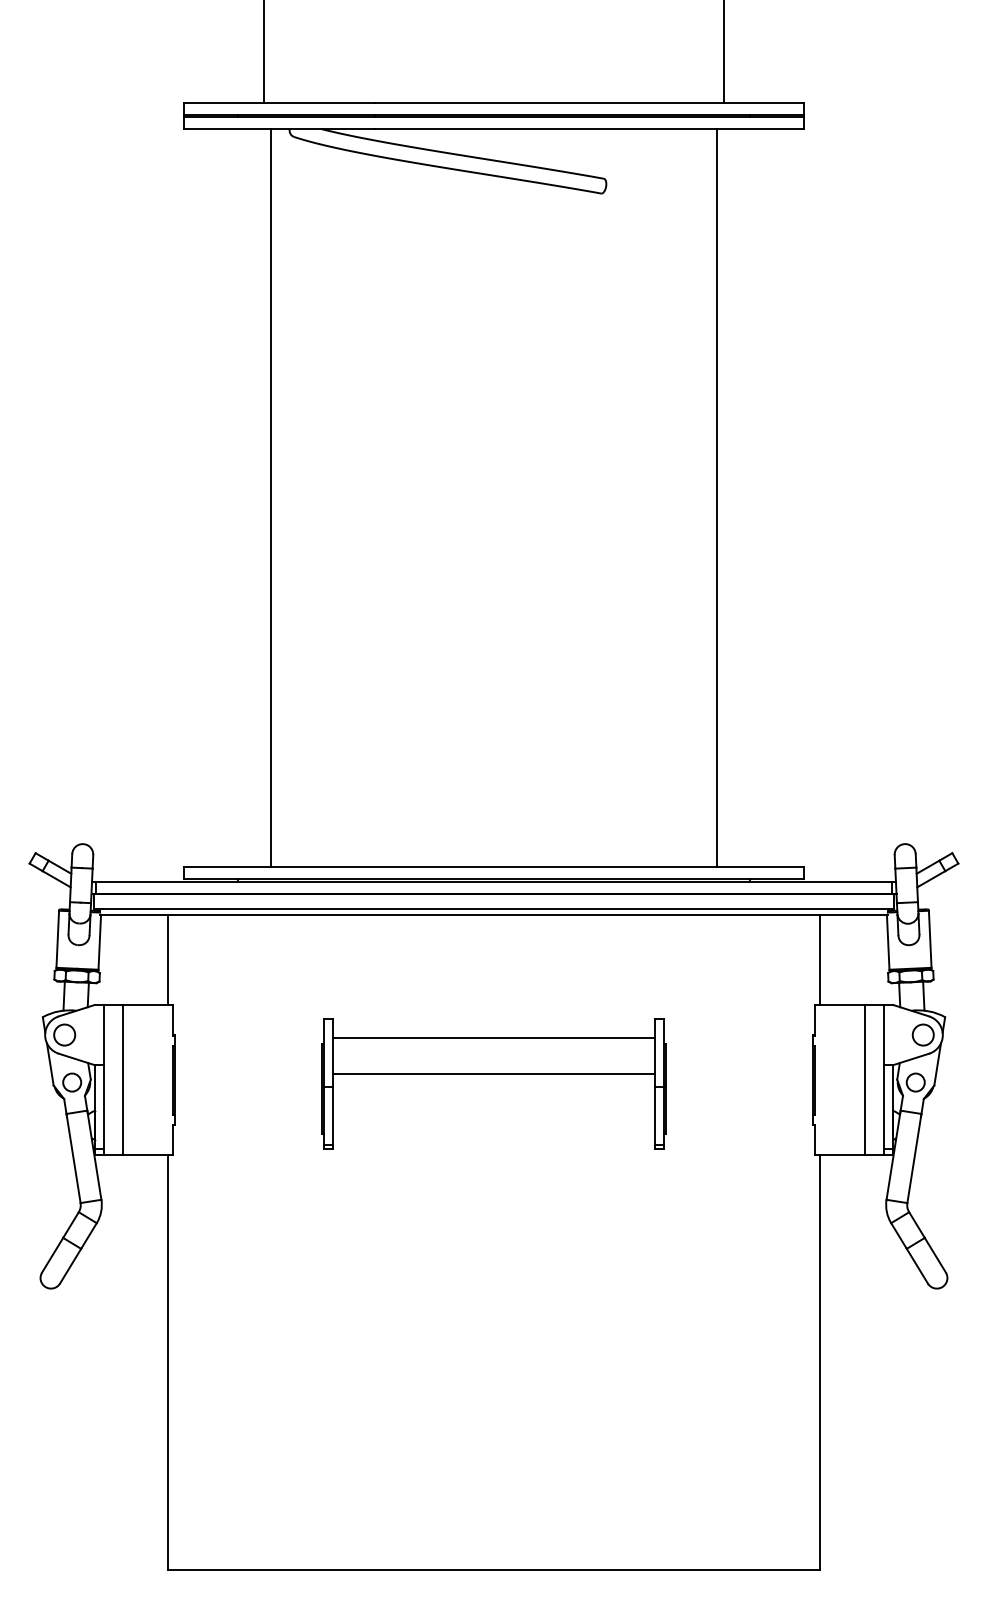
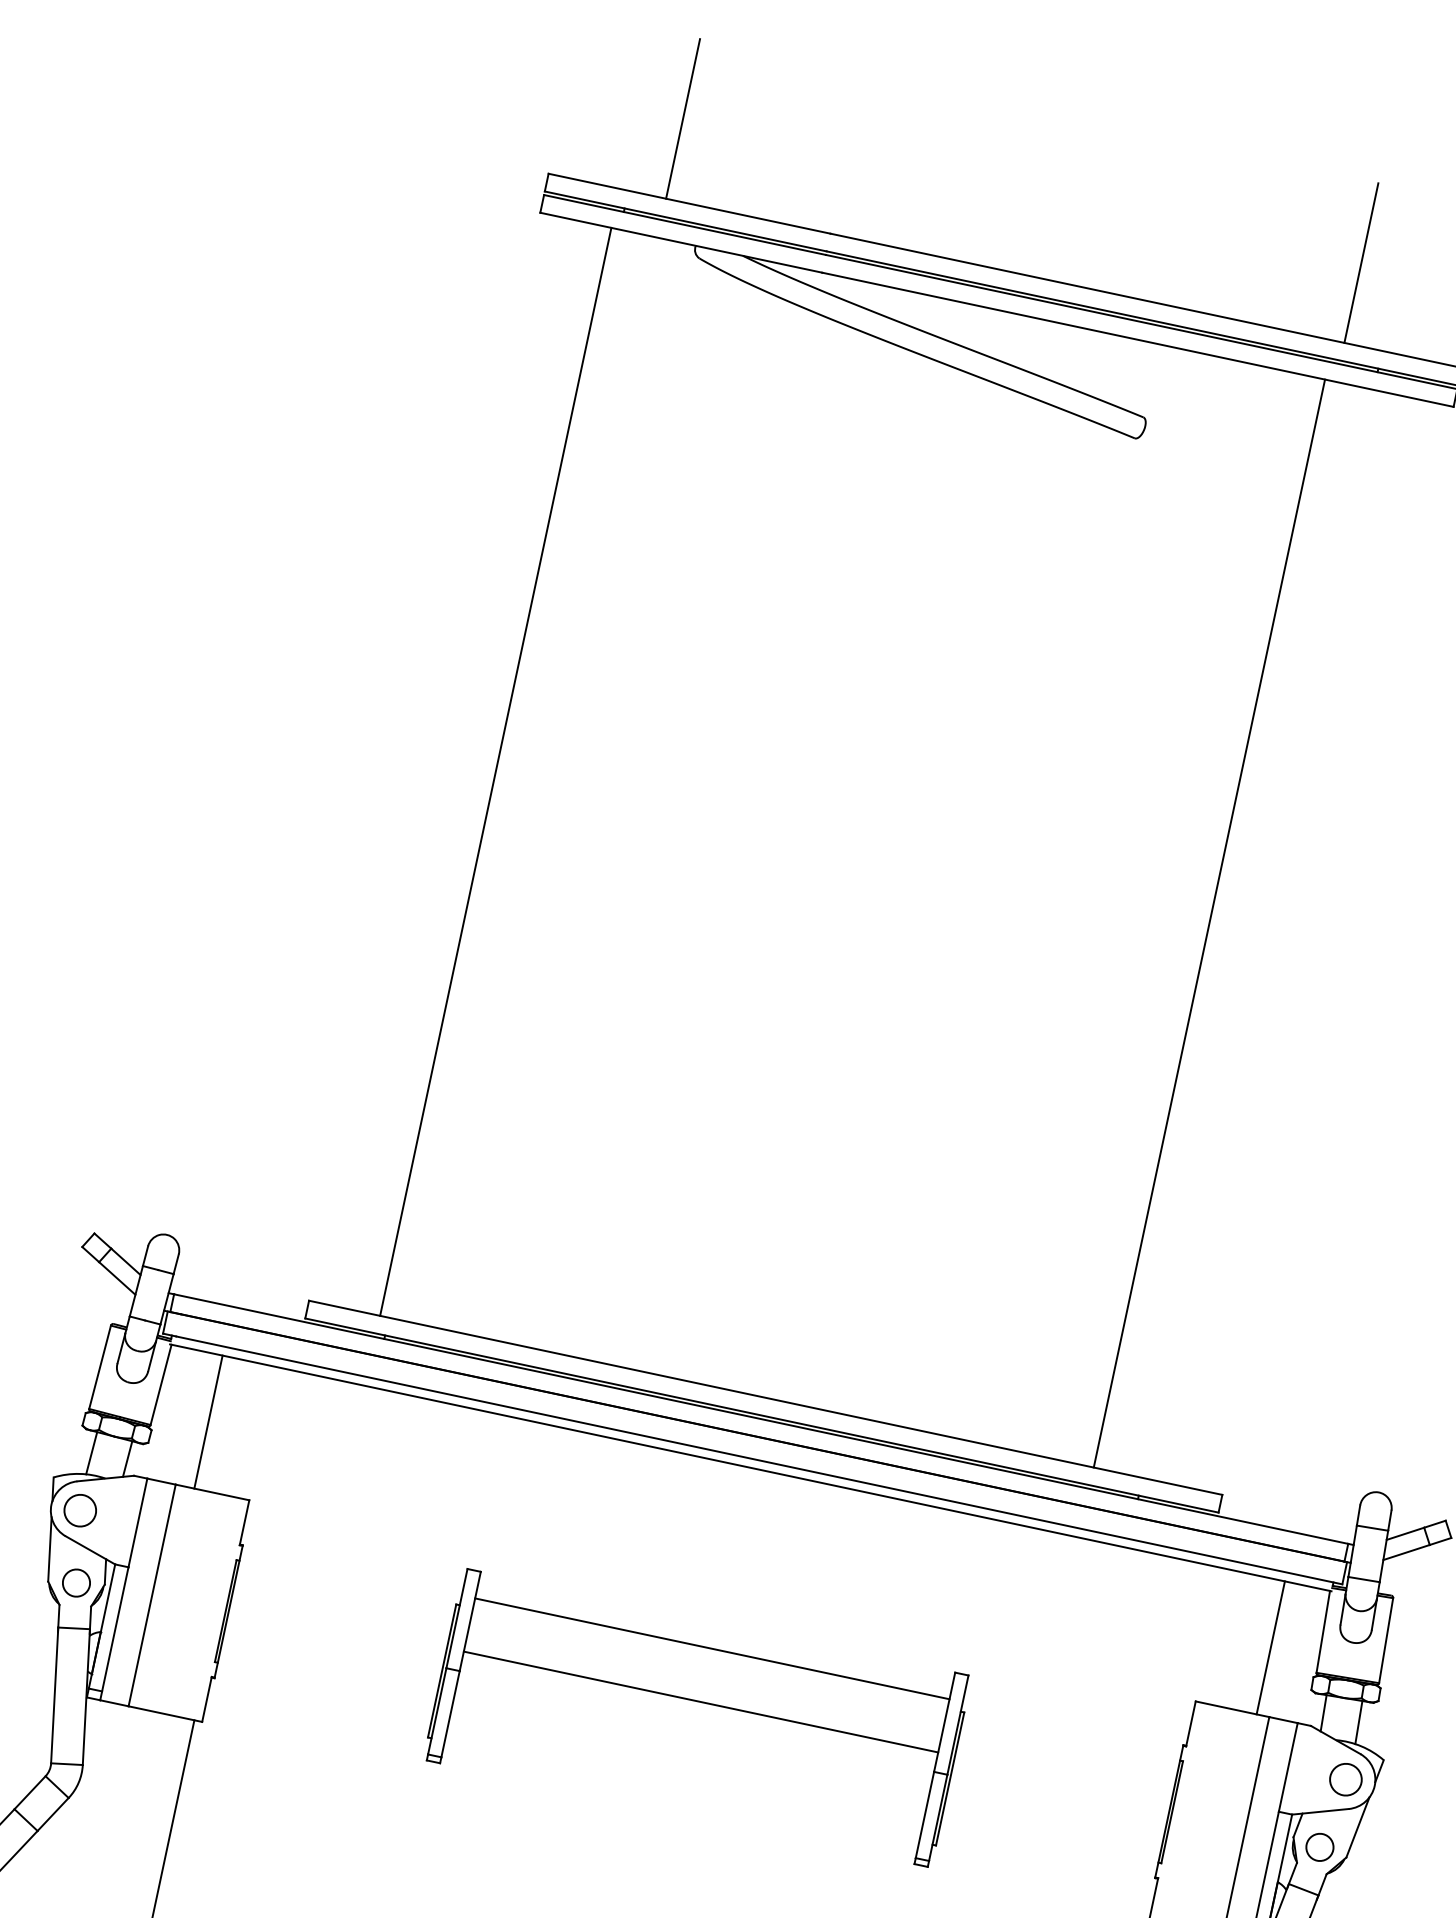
line: (271, 498) -> (495, 772), moved
line: (167, 959) -> (208, 1421), moved
line: (820, 959) -> (1271, 1647), moved

